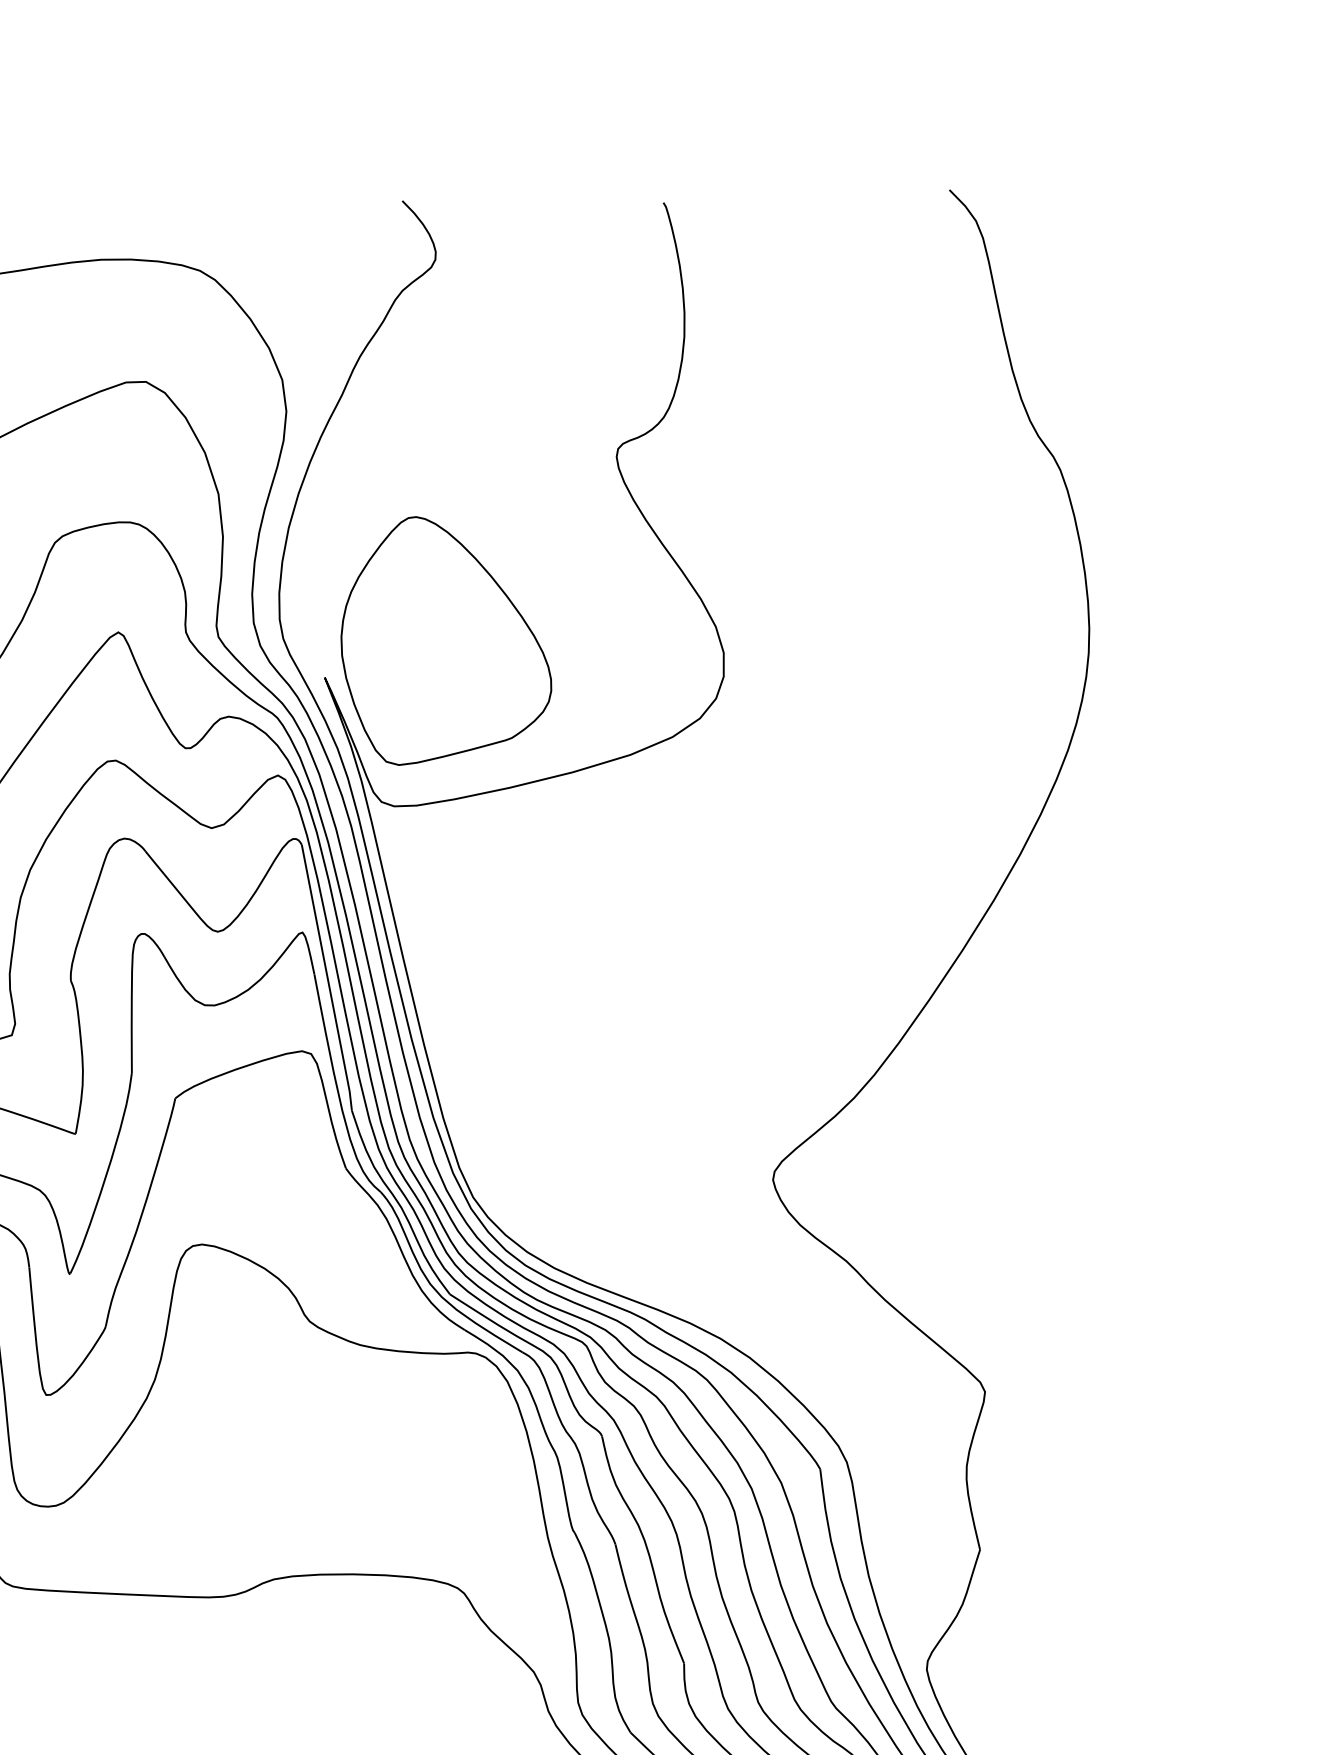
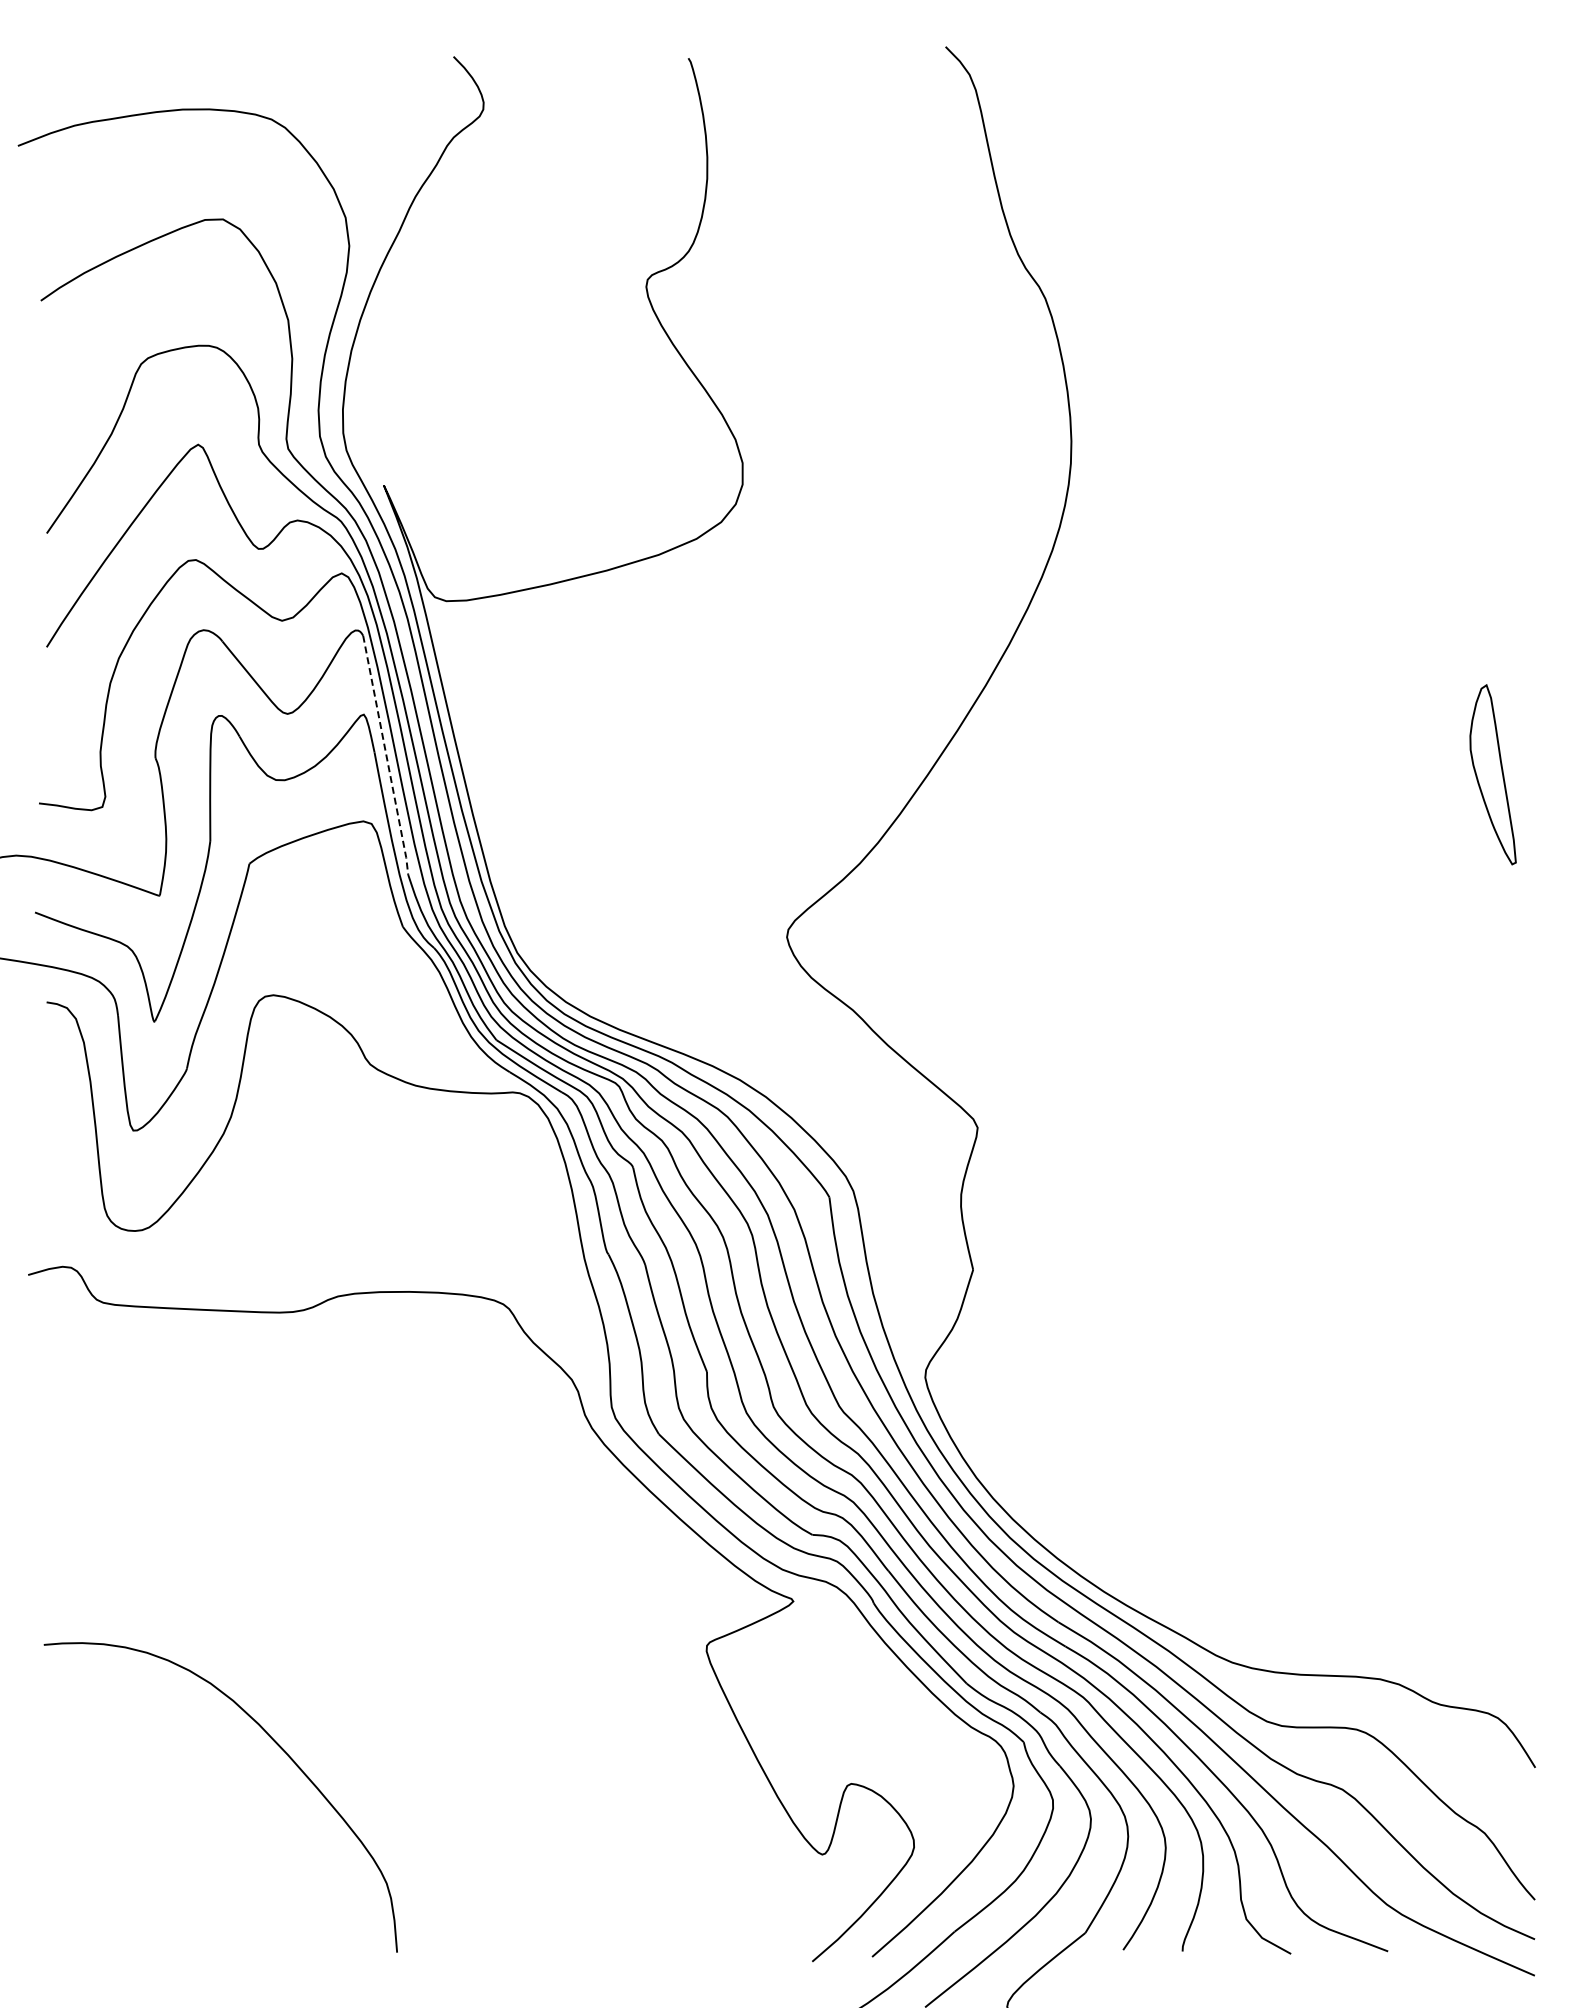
part: (446, 641) -> (493, 452), removed
line: (327, 979) -> (386, 756), solid -> dashed

